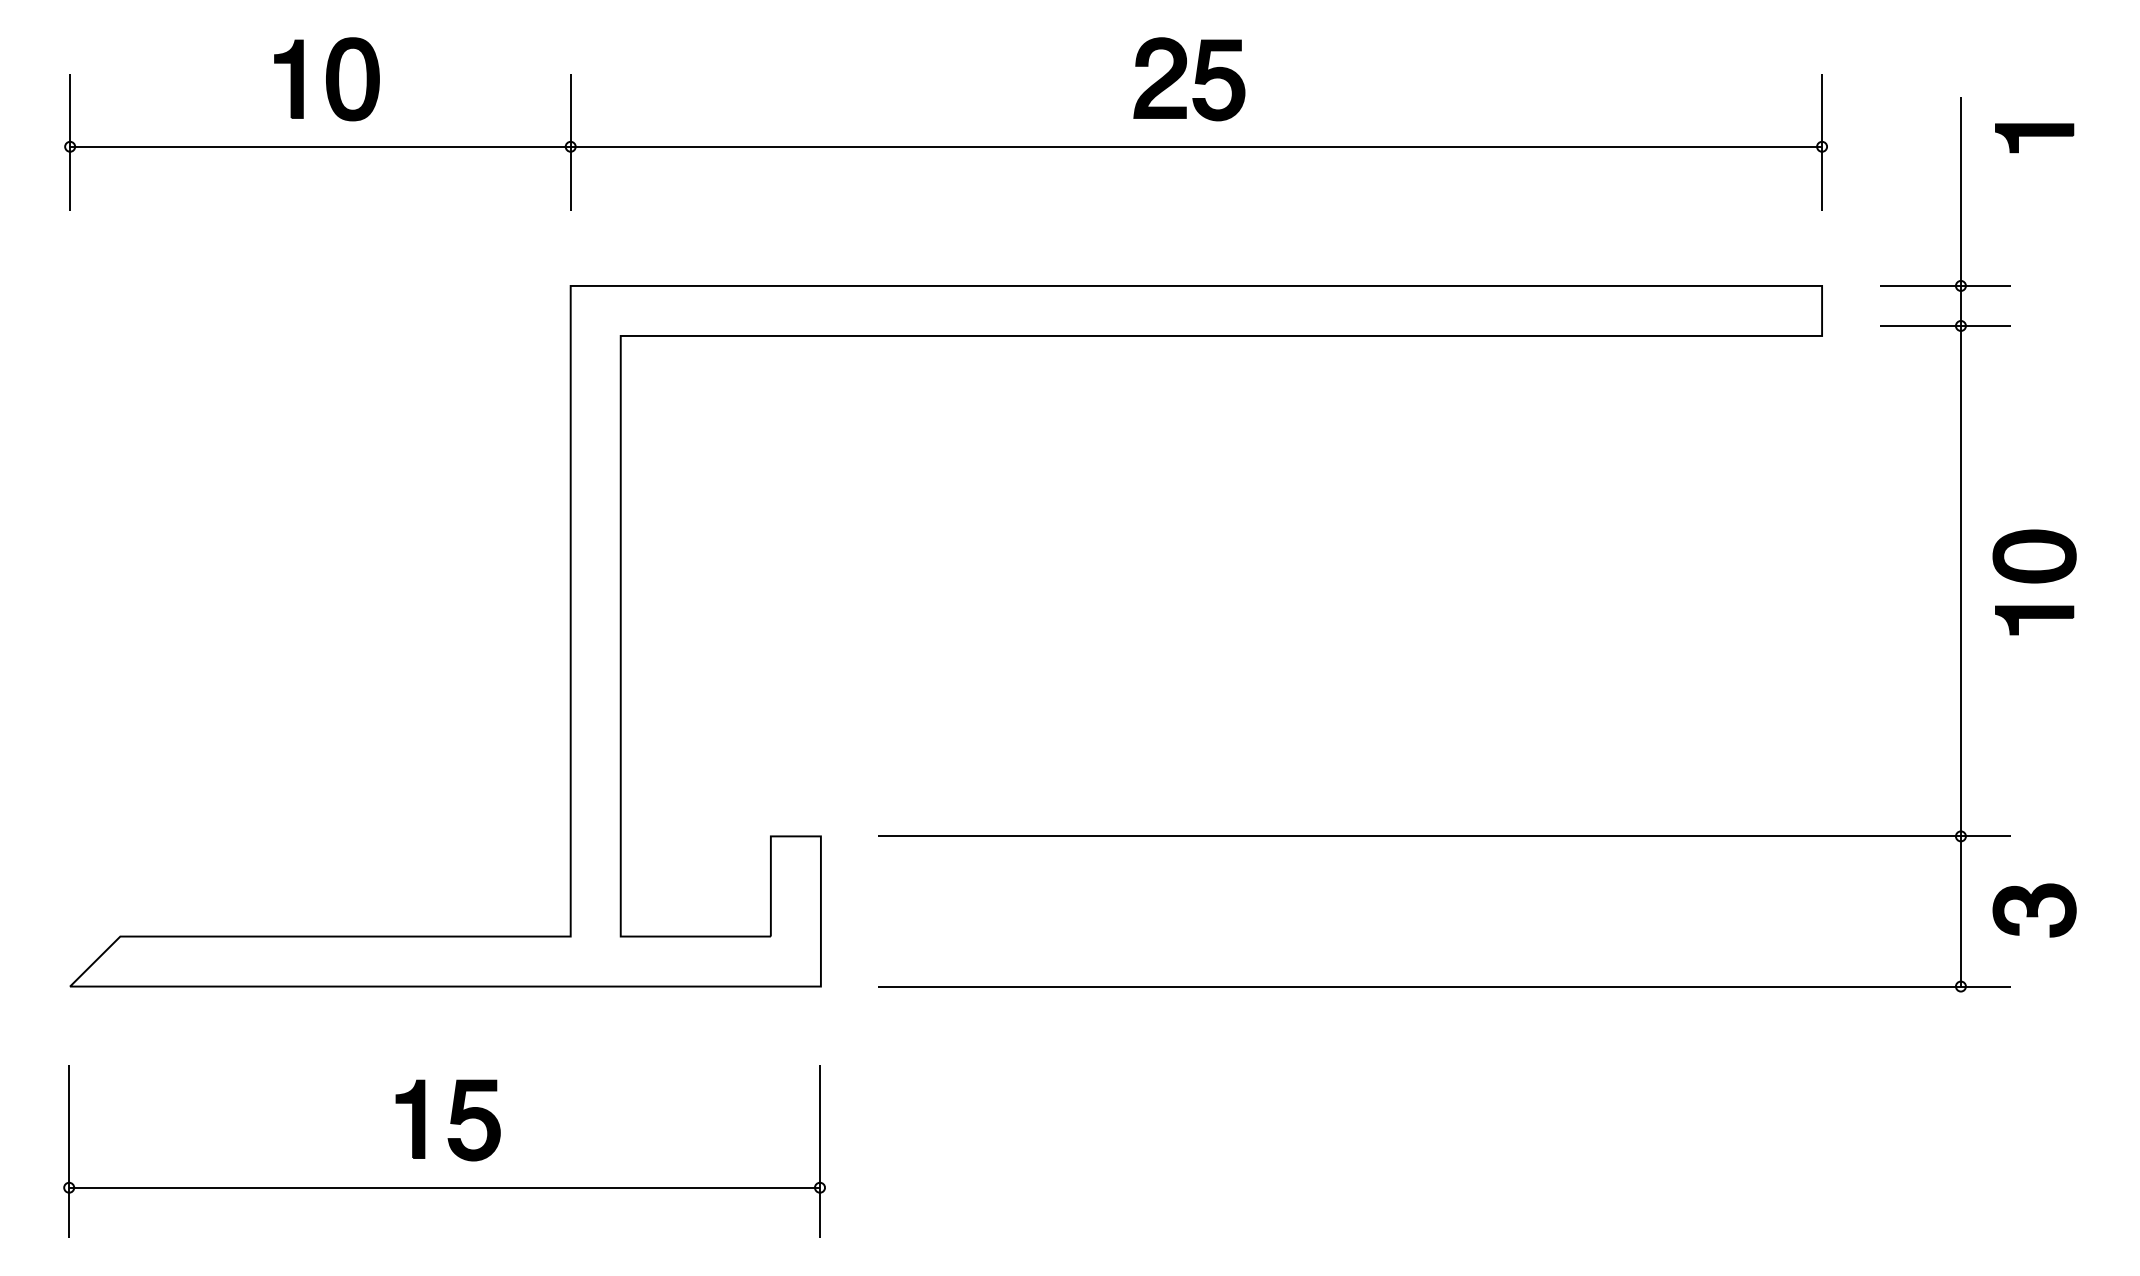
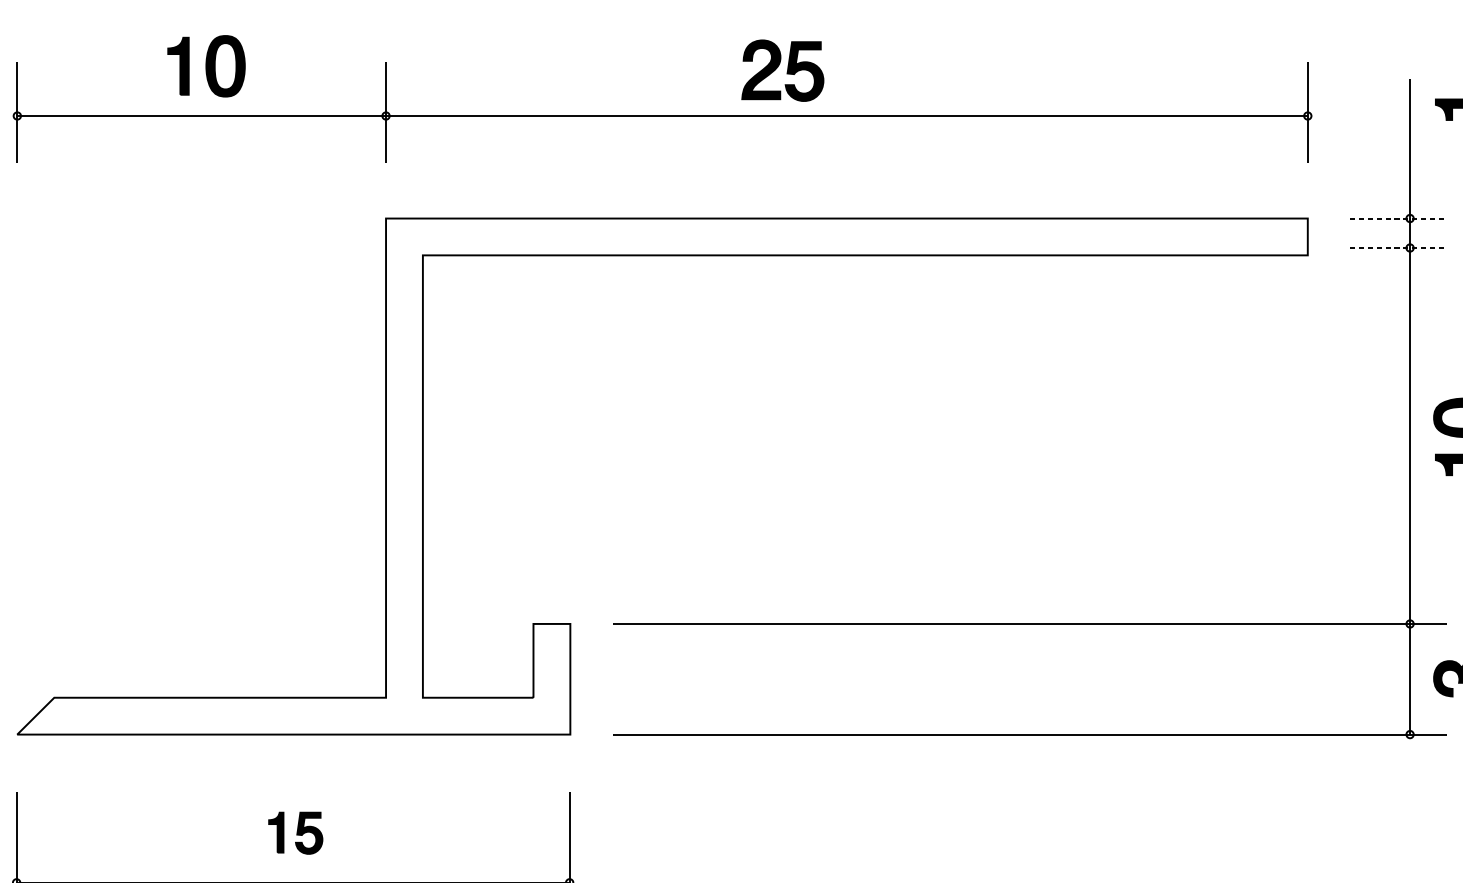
part: (1189, 79) -> (782, 70), moved
line: (1945, 285) -> (1398, 218), solid -> dashed
line: (1945, 326) -> (1398, 248), solid -> dashed
part: (447, 1120) -> (295, 833), size x0.7

